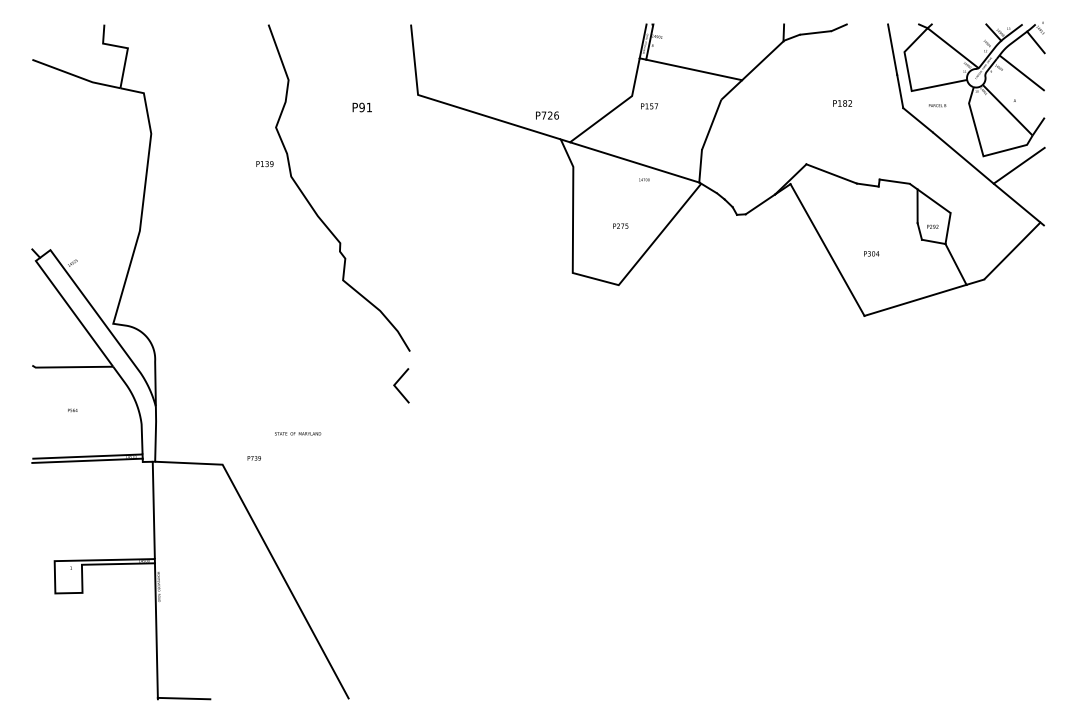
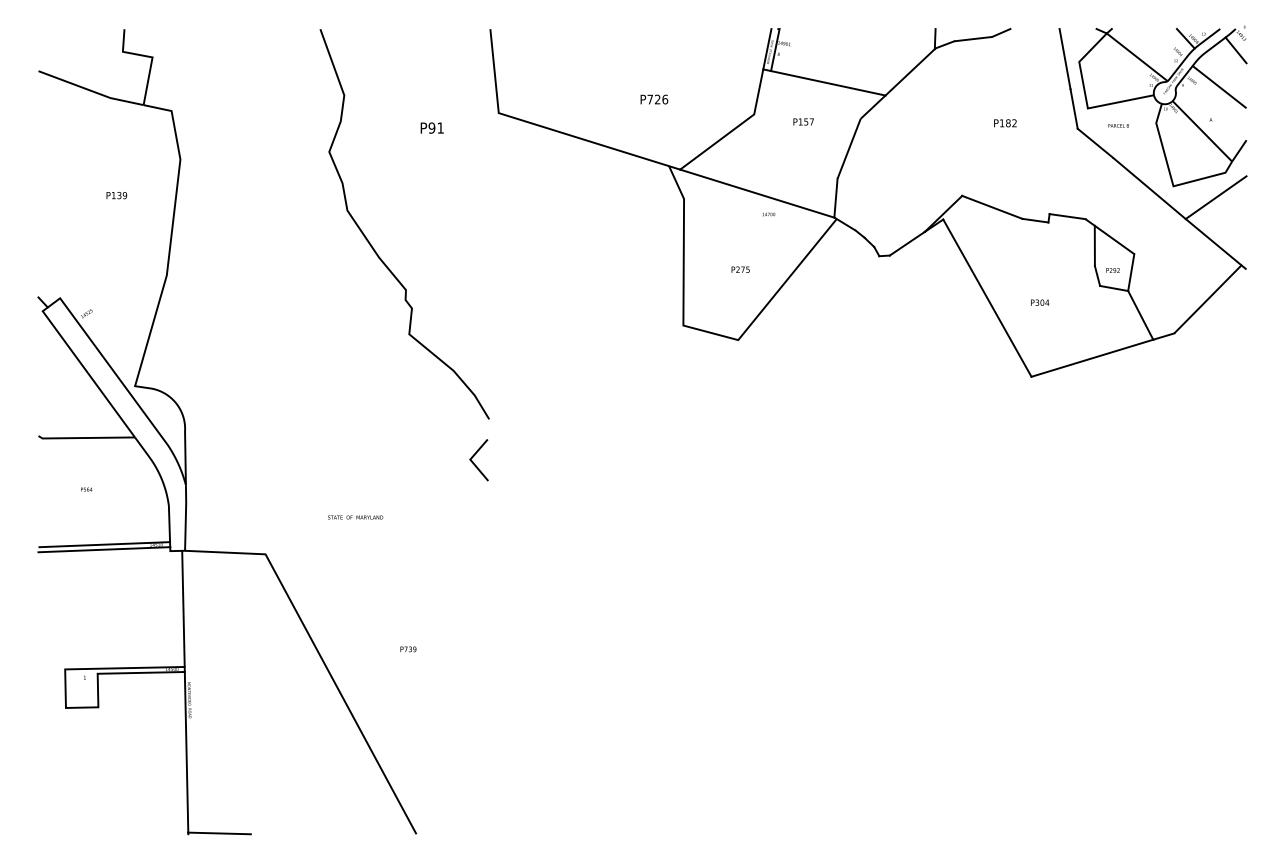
text: (649, 106) -> (803, 122), moved
text: (547, 115) -> (654, 99), moved
text: (264, 164) -> (116, 196), moved
text: (253, 458) -> (407, 649), moved

